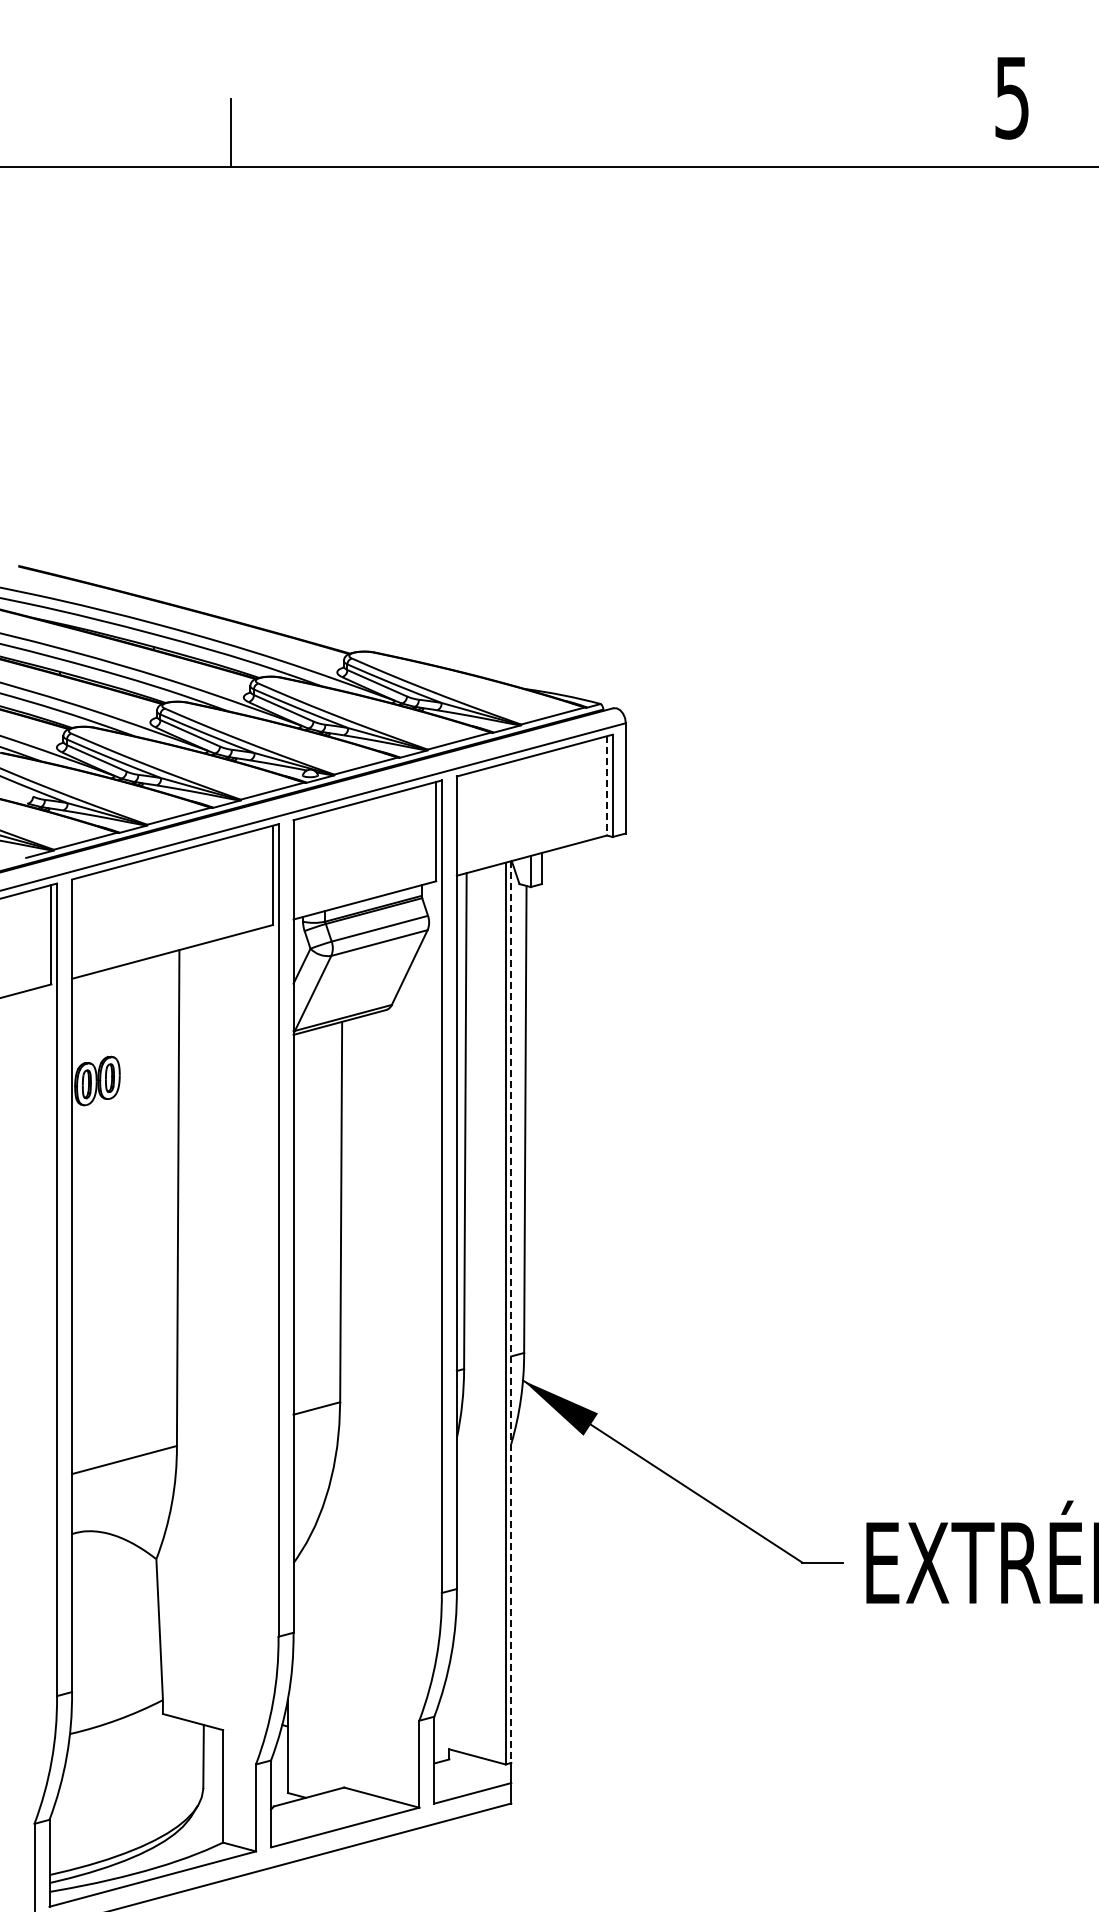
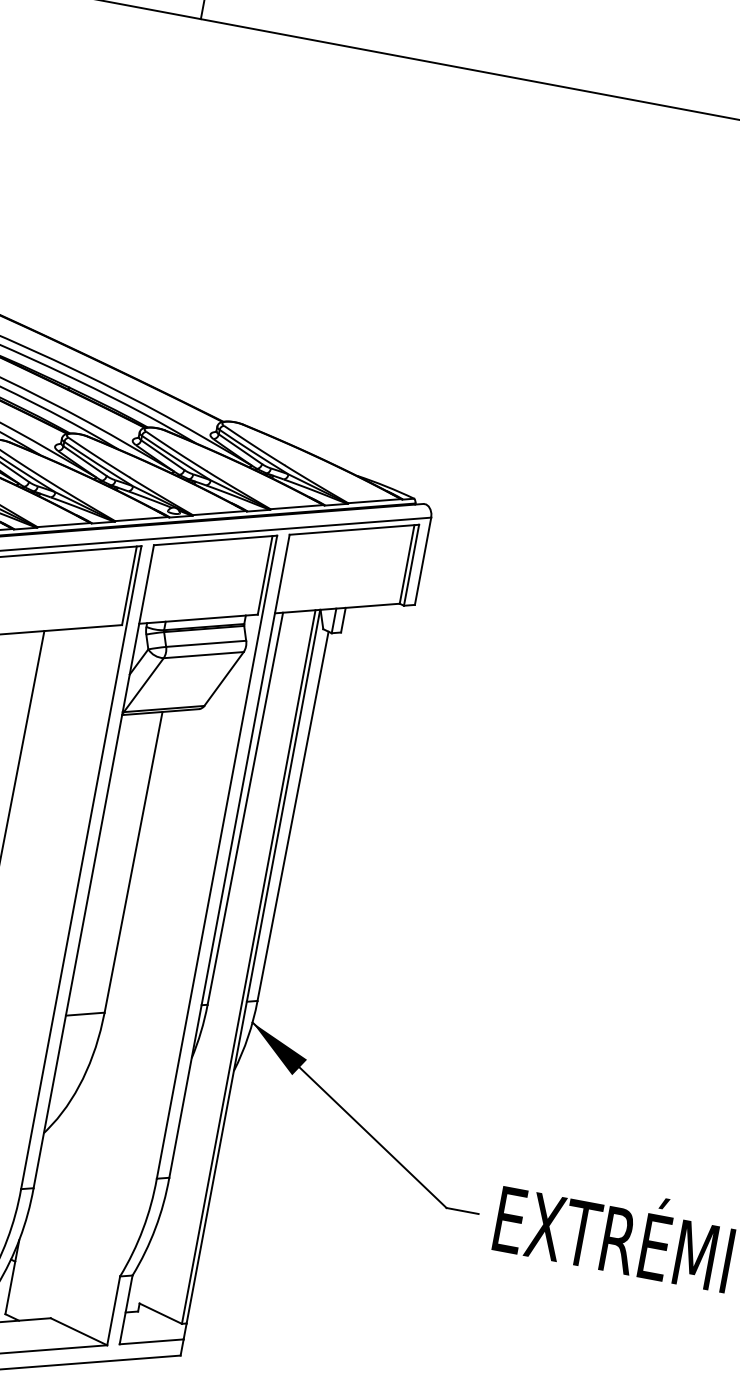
line: (607, 785) -> (407, 564), dashed -> solid
line: (511, 1312) -> (253, 967), dashed -> solid

